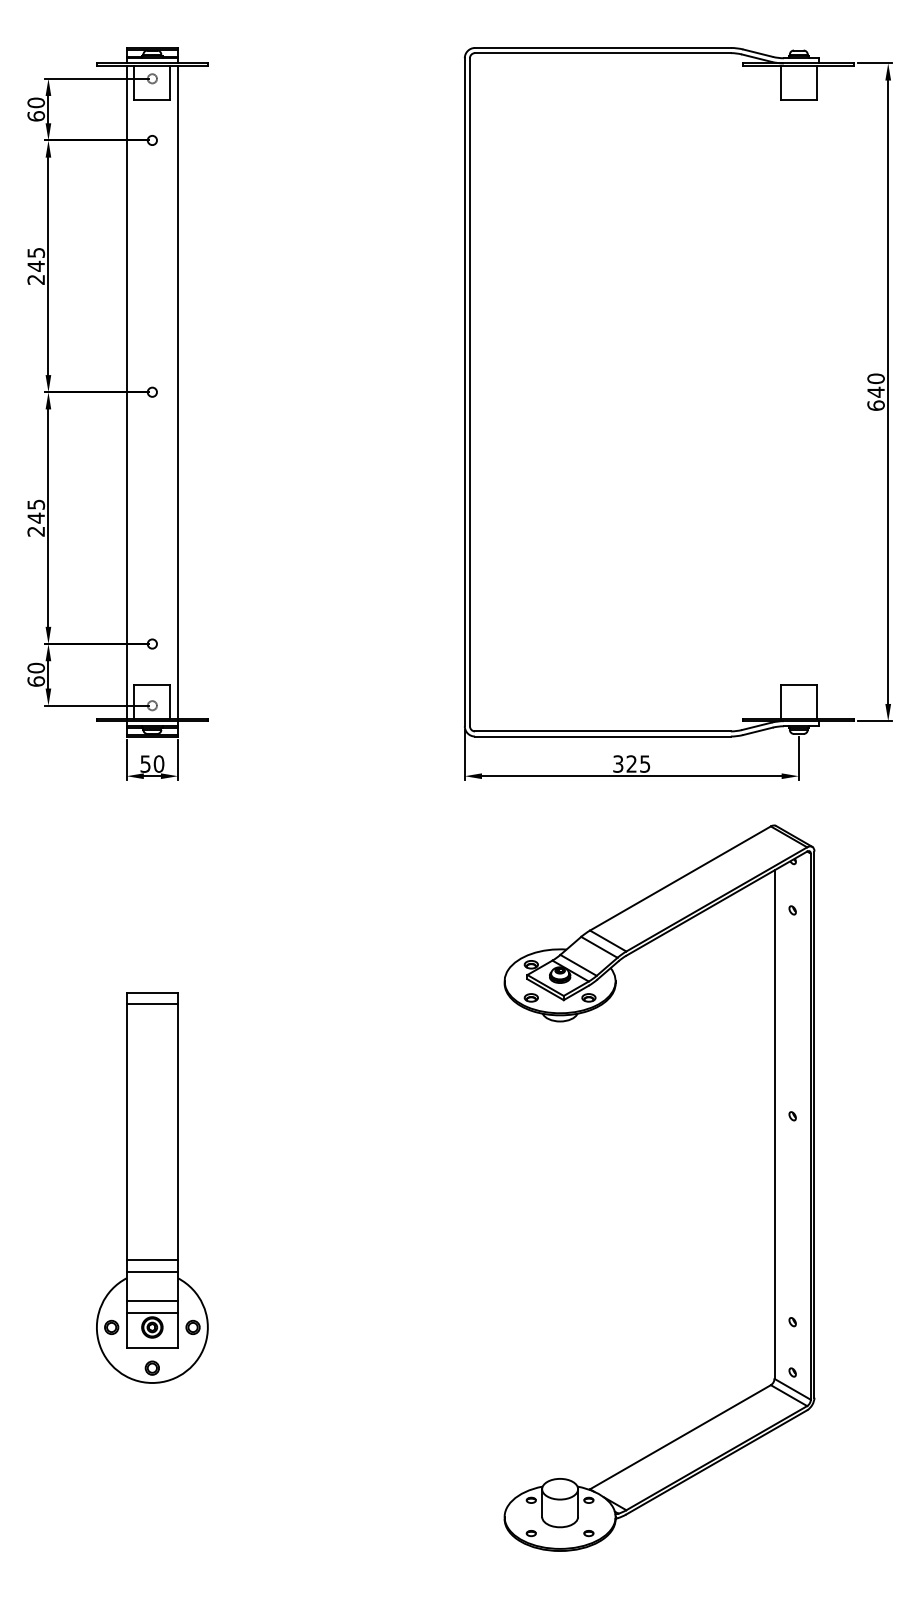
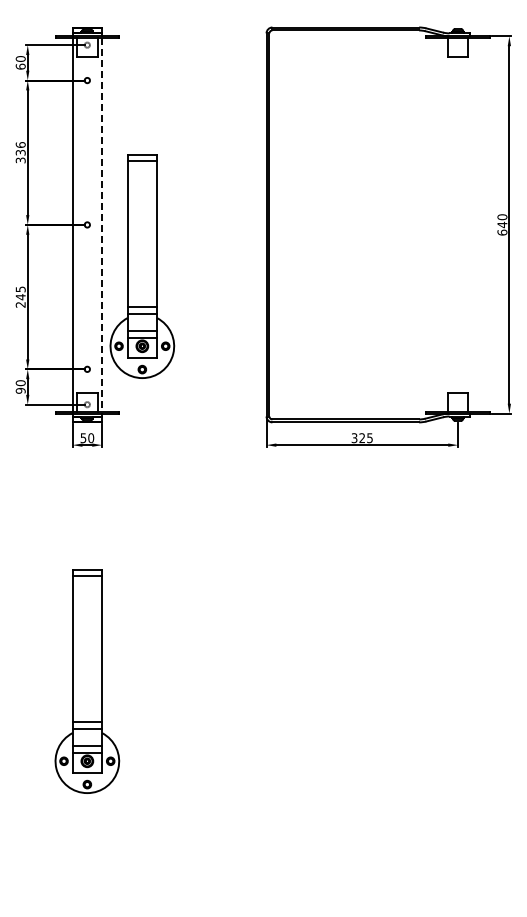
text: (35, 265) -> (20, 152), 245 -> 336
line: (178, 393) -> (102, 225), solid -> dashed
part: (248, 464) -> (142, 266), added
text: (35, 680) -> (20, 390), 60 -> 90
part: (773, 1188) -> (443, 681), removed

